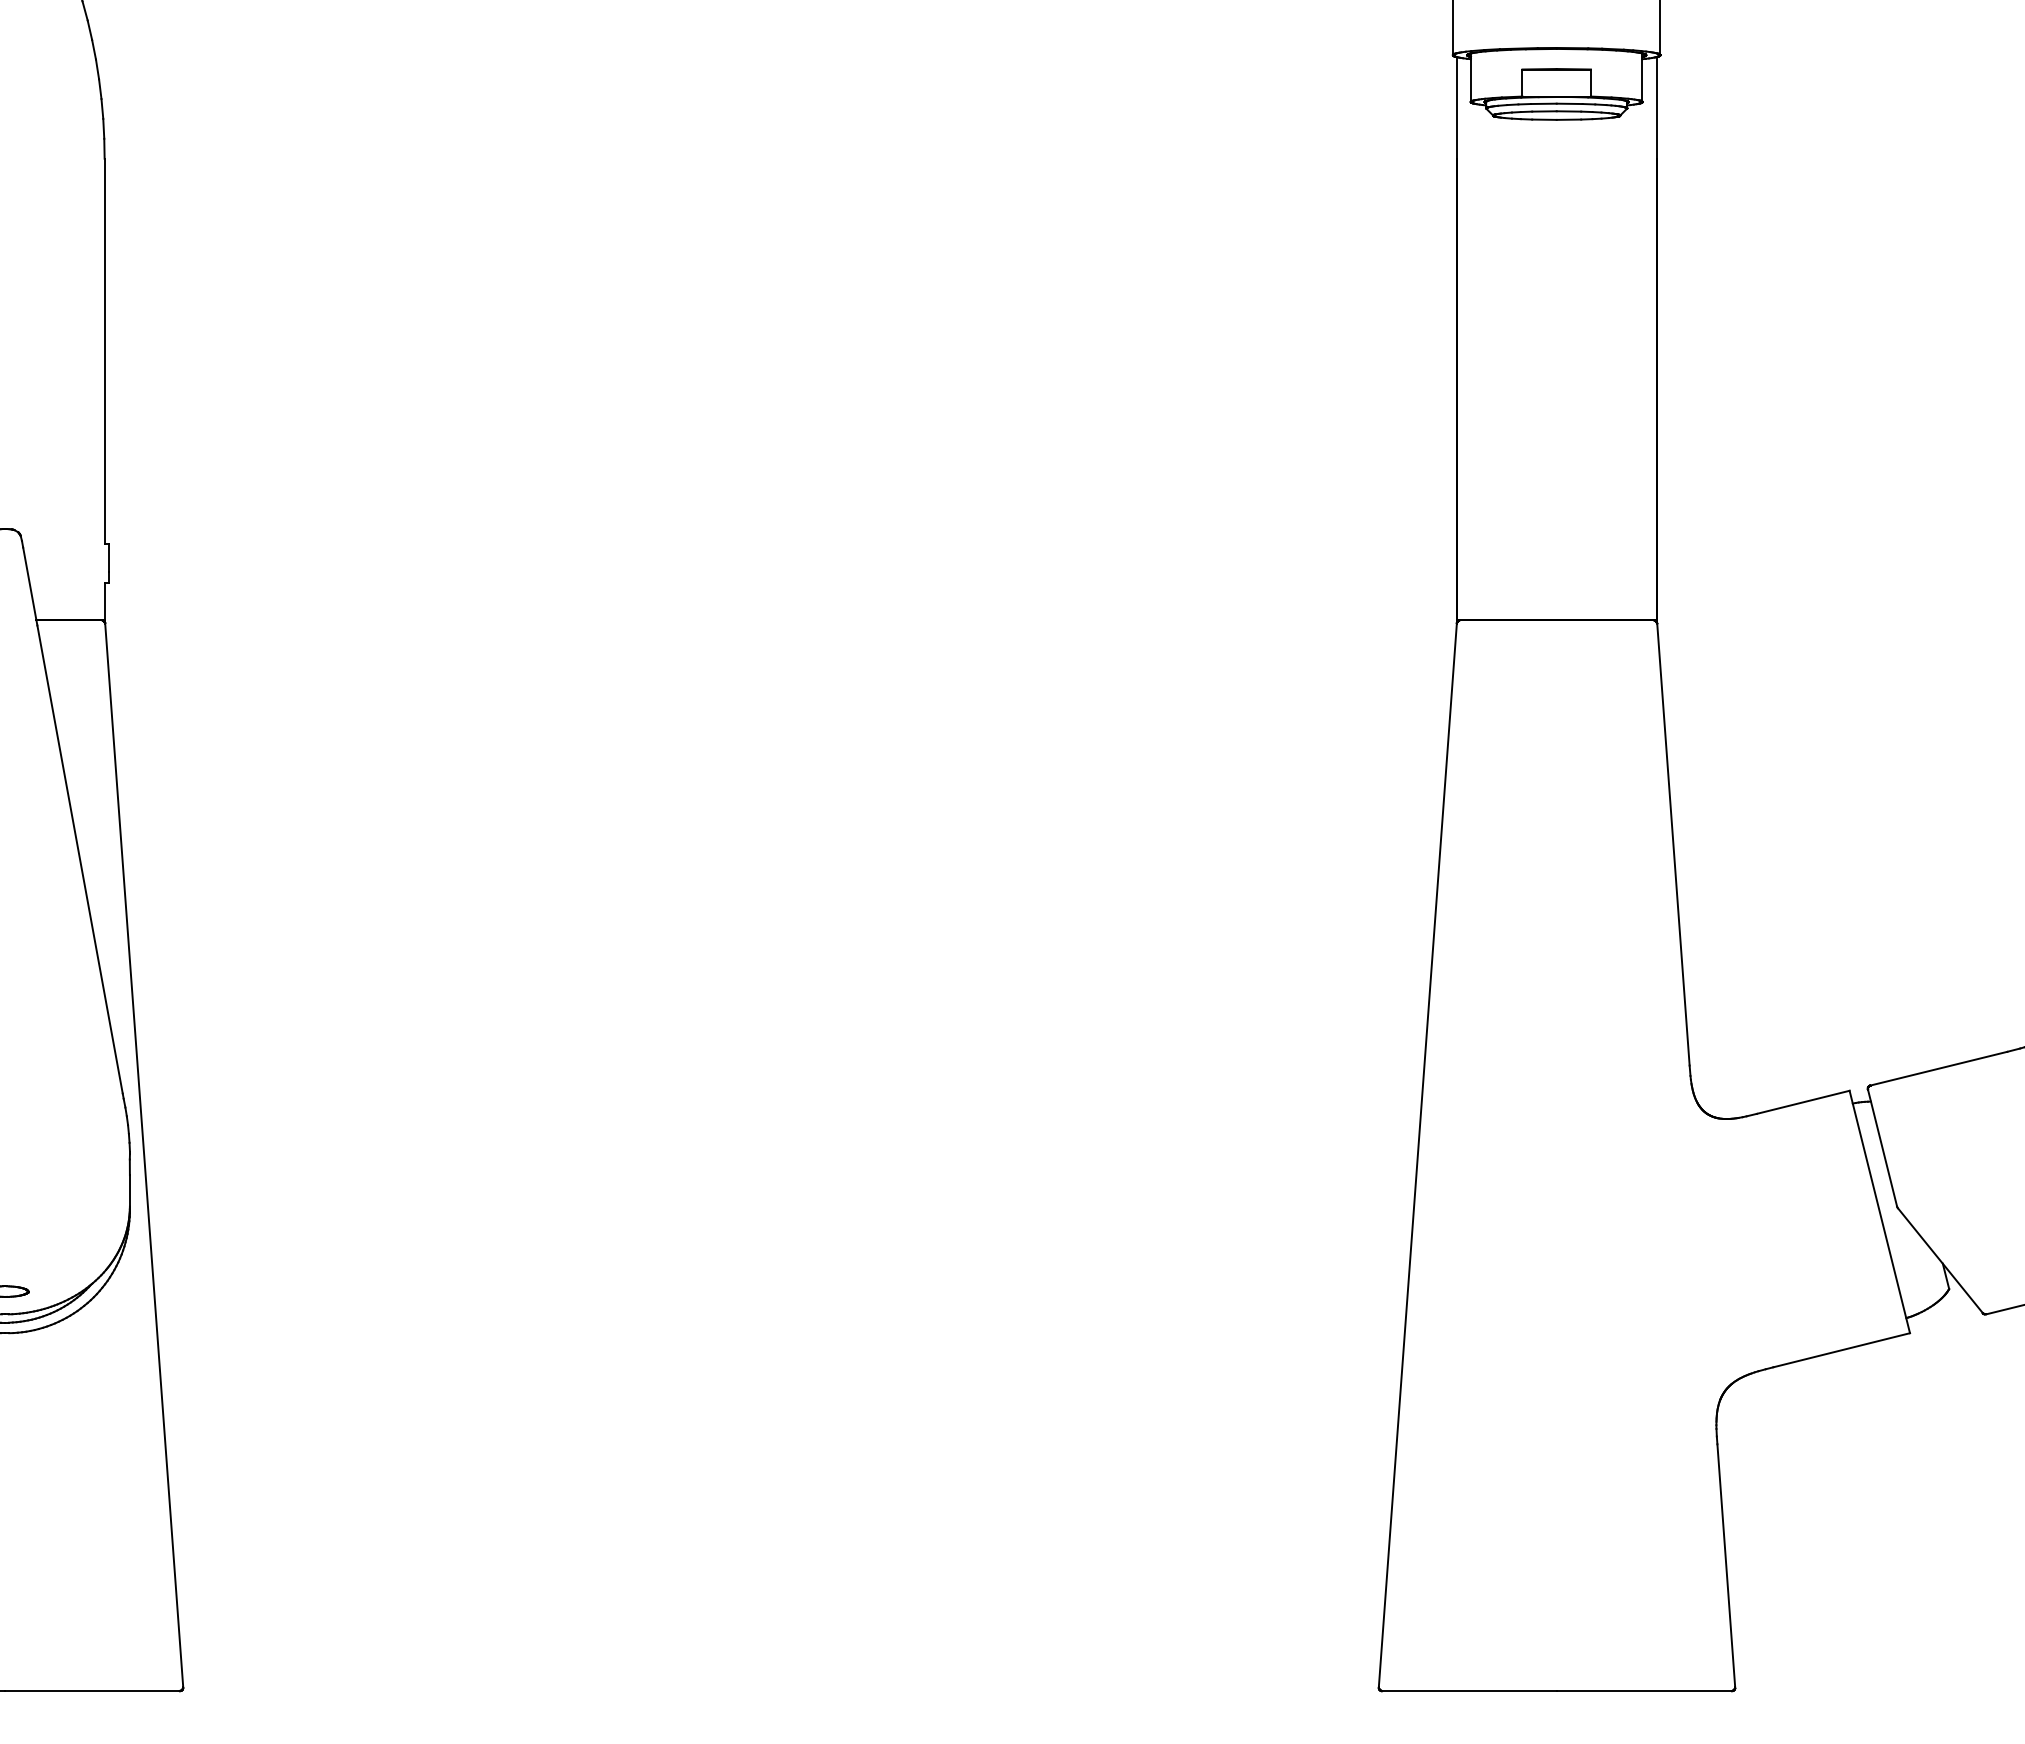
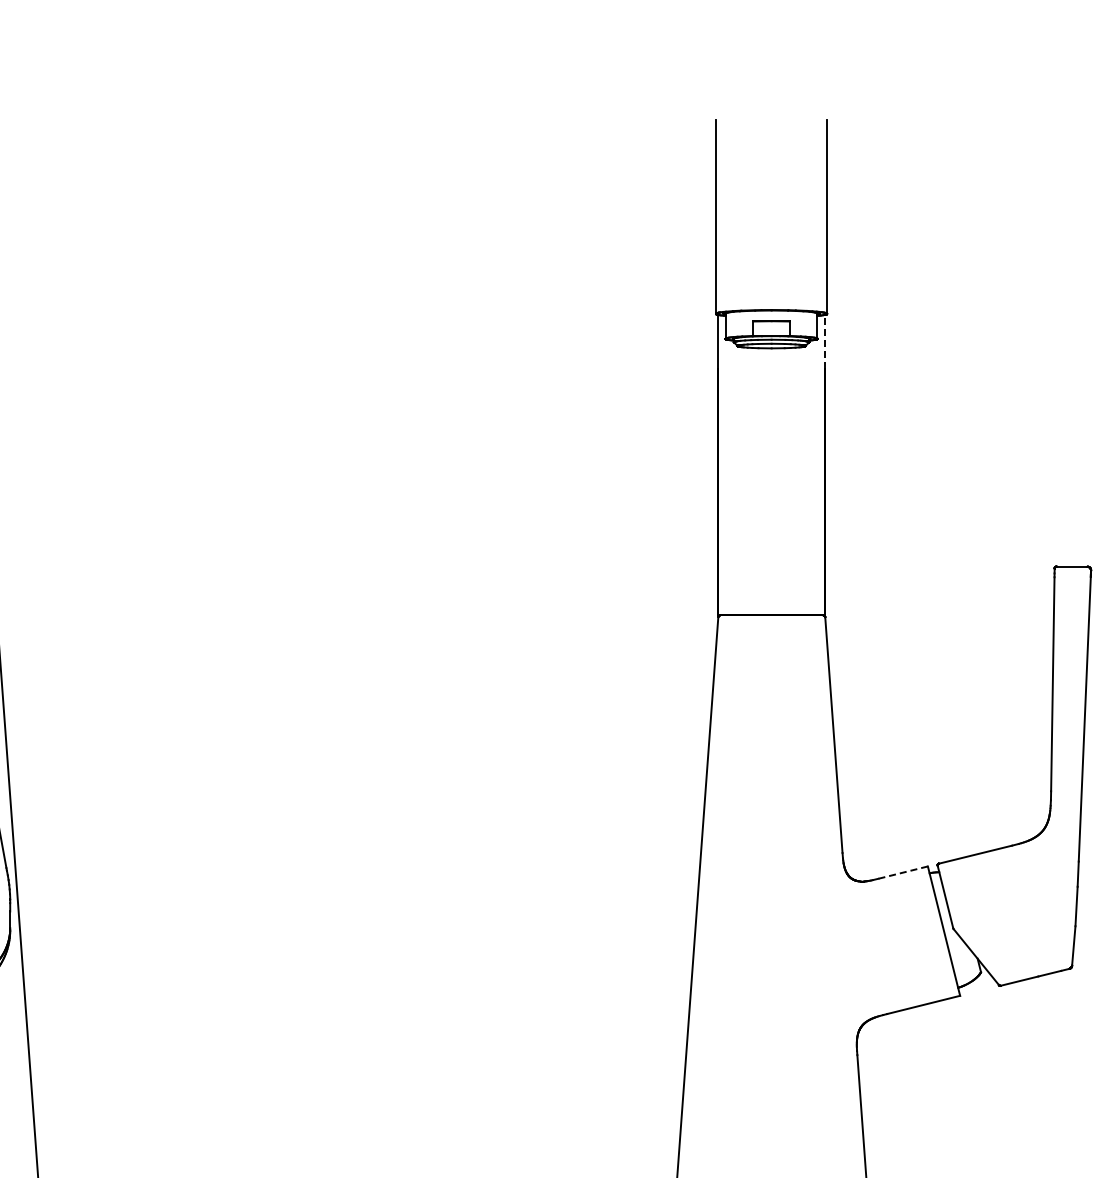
line: (1657, 106) -> (825, 341), solid -> dashed
line: (1803, 1102) -> (903, 872), solid -> dashed

